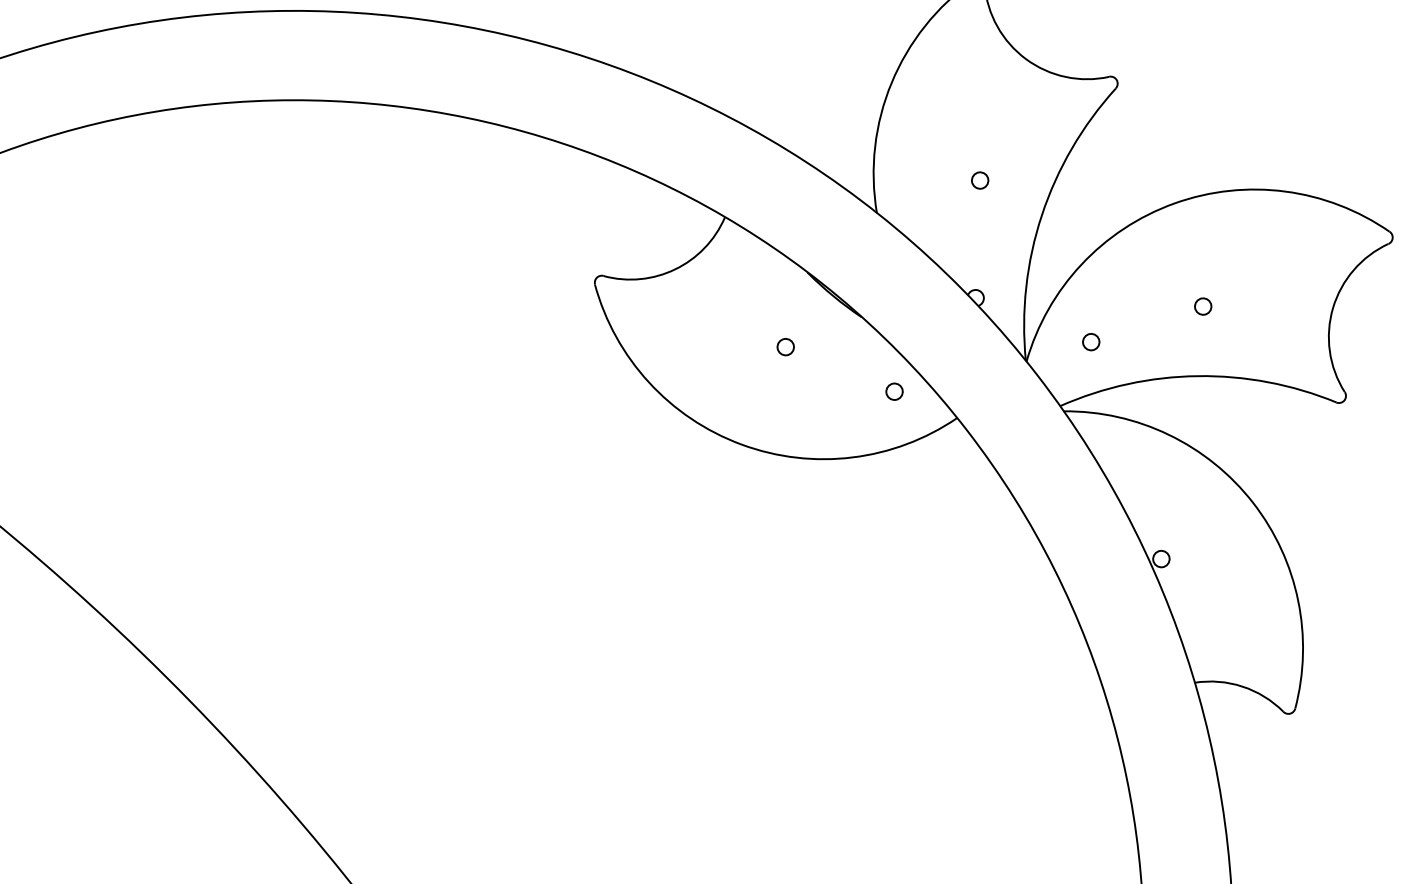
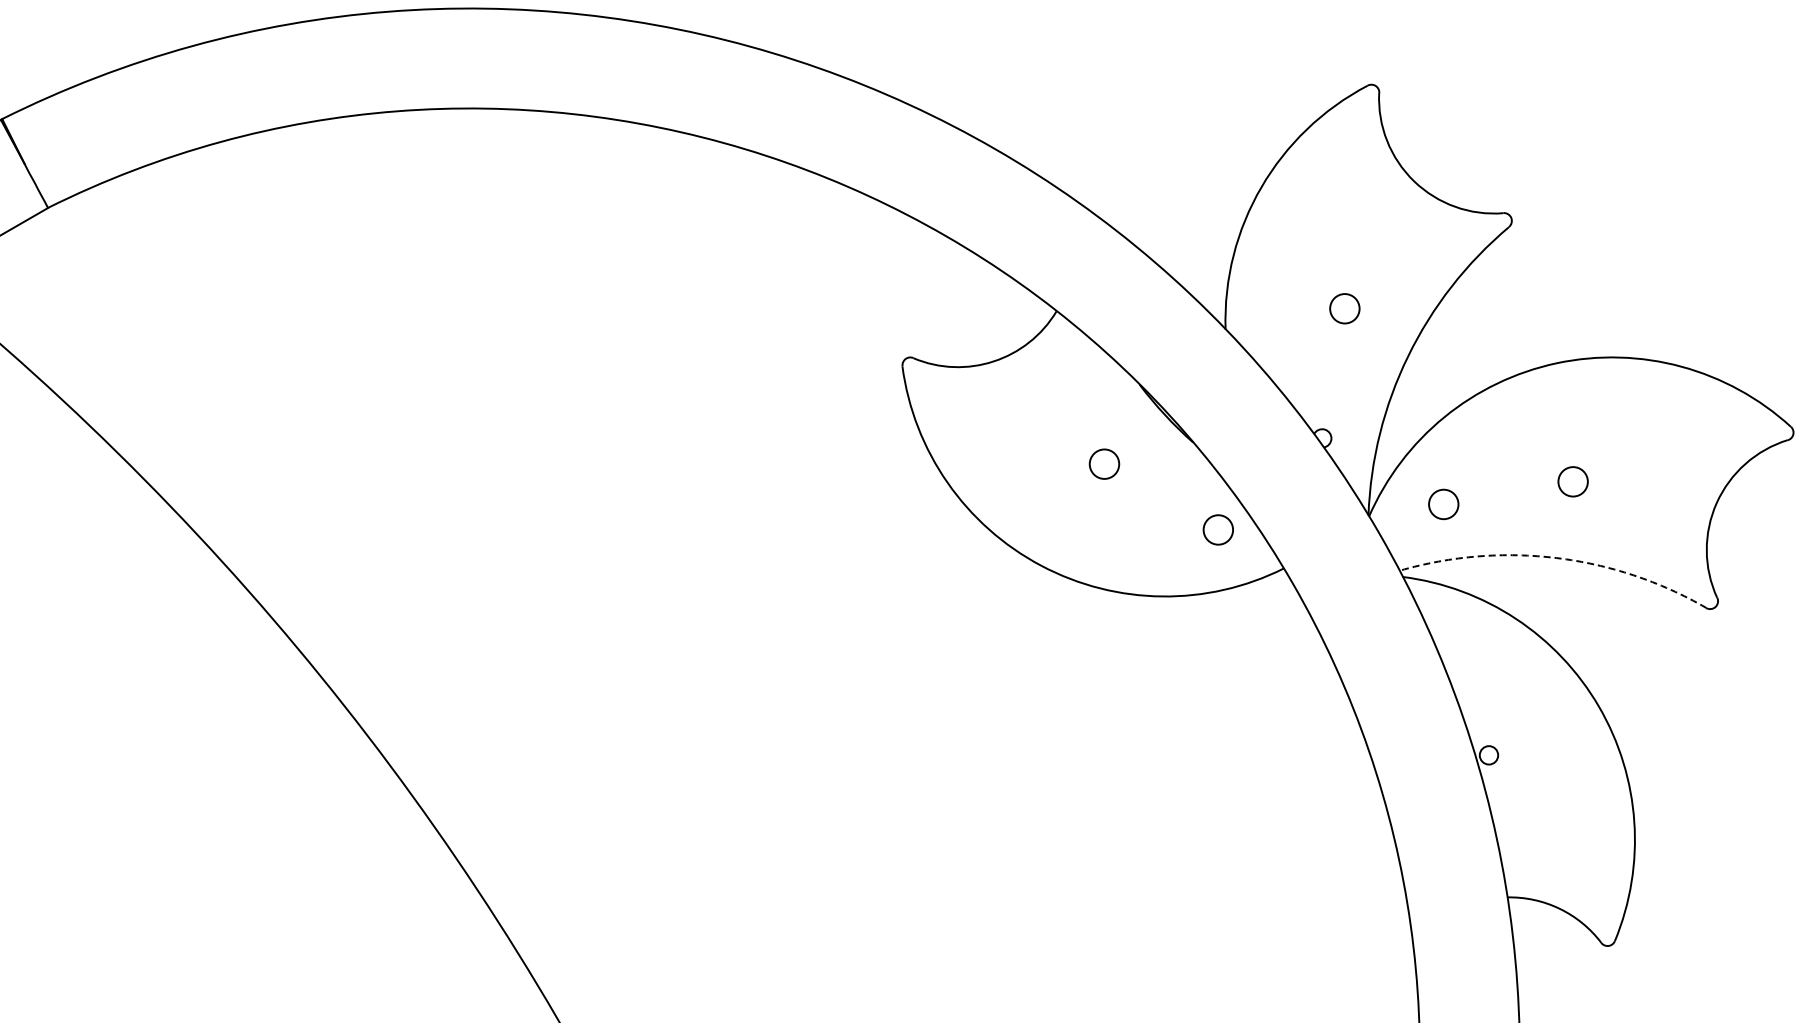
circle: (979, 180) -> (1344, 308), size x1.6
circle: (1202, 306) -> (1572, 481), size x1.6
circle: (1091, 342) -> (1443, 504), size x1.6
circle: (785, 347) -> (1104, 464), size x1.6
arc: (1197, 376) -> (1556, 558), solid -> dashed
circle: (894, 391) -> (1218, 529), size x1.6

